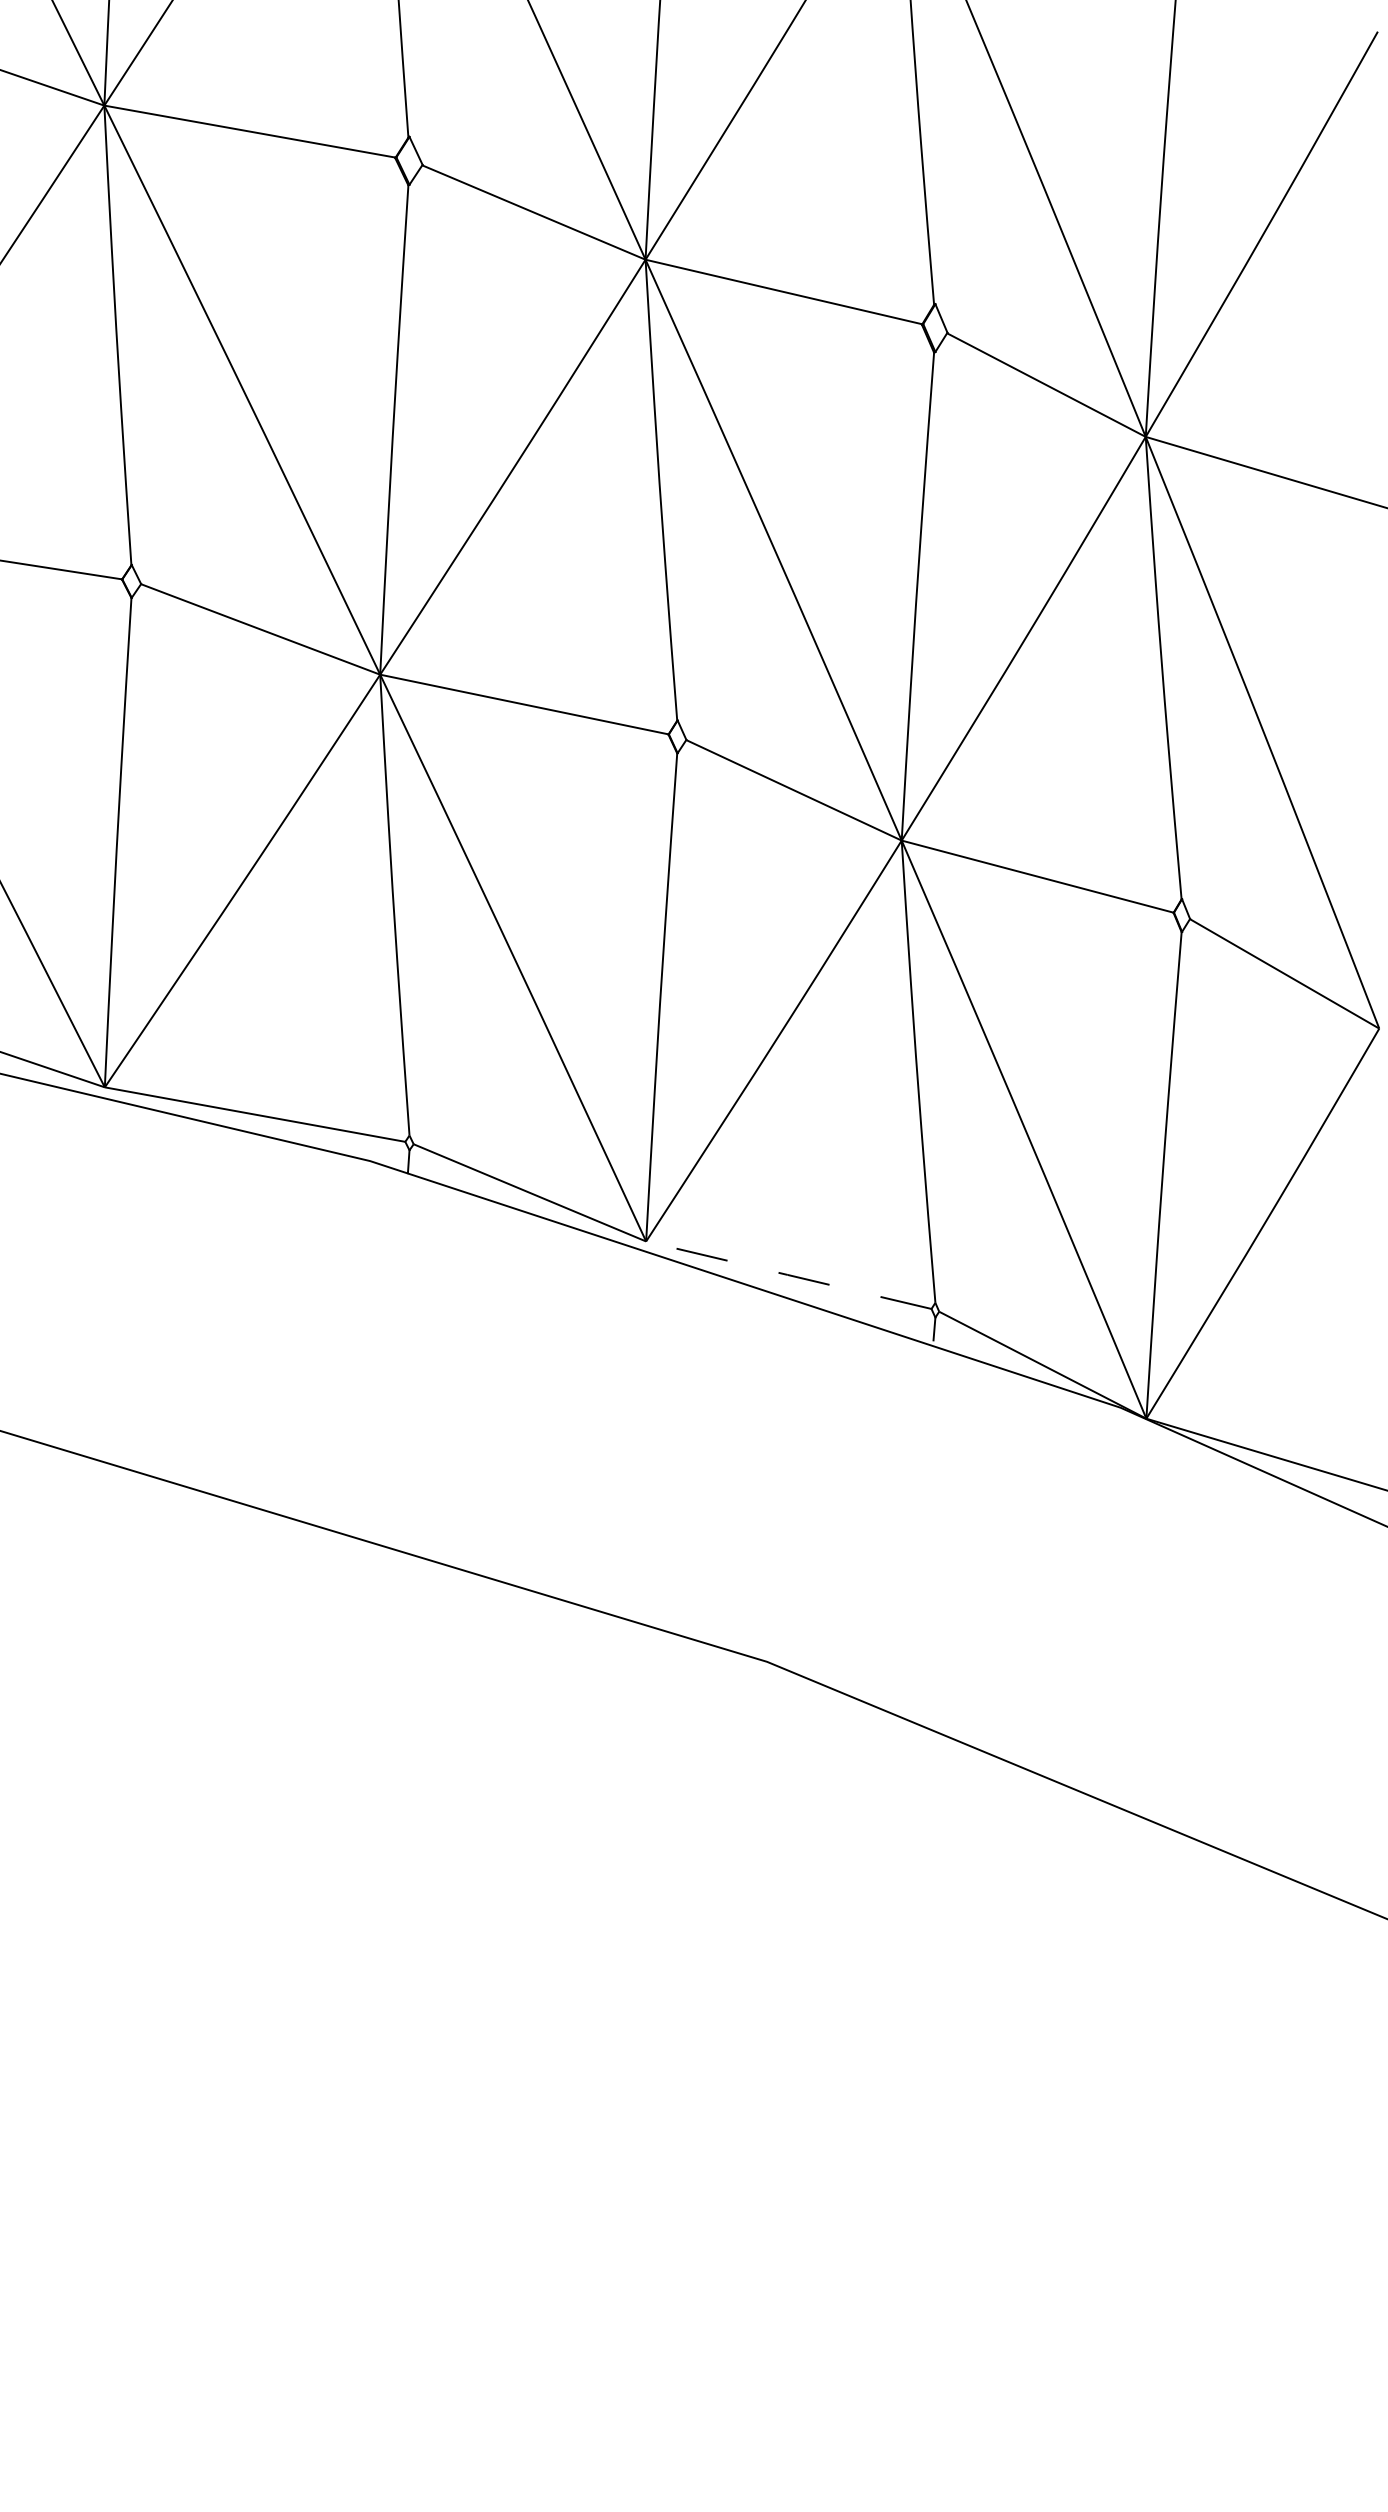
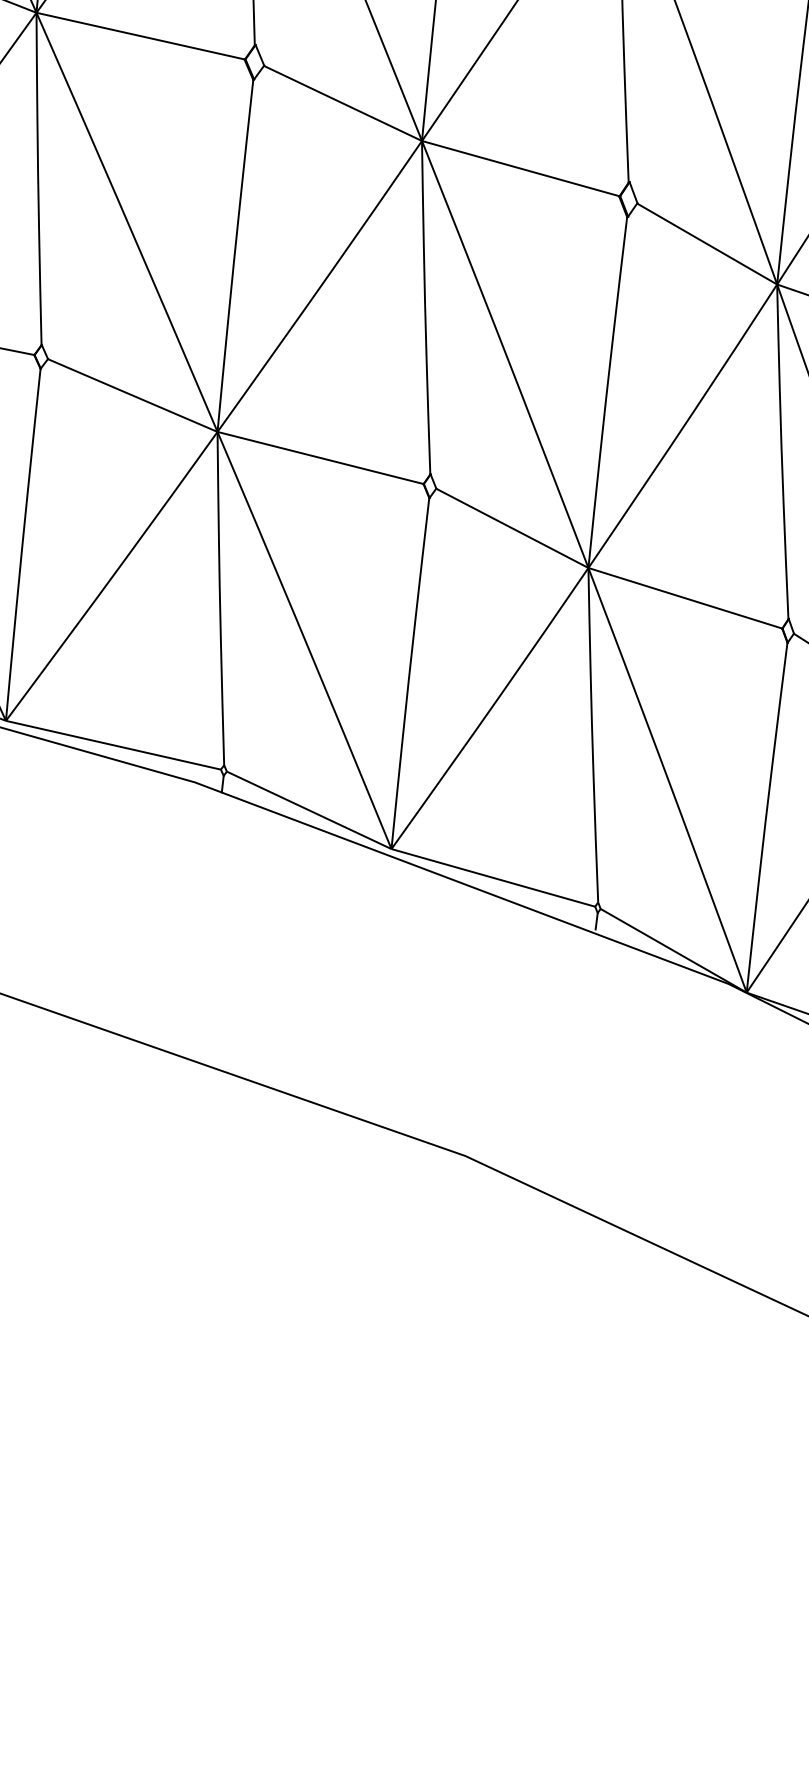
line: (788, 1275) -> (493, 878), dashed -> solid

